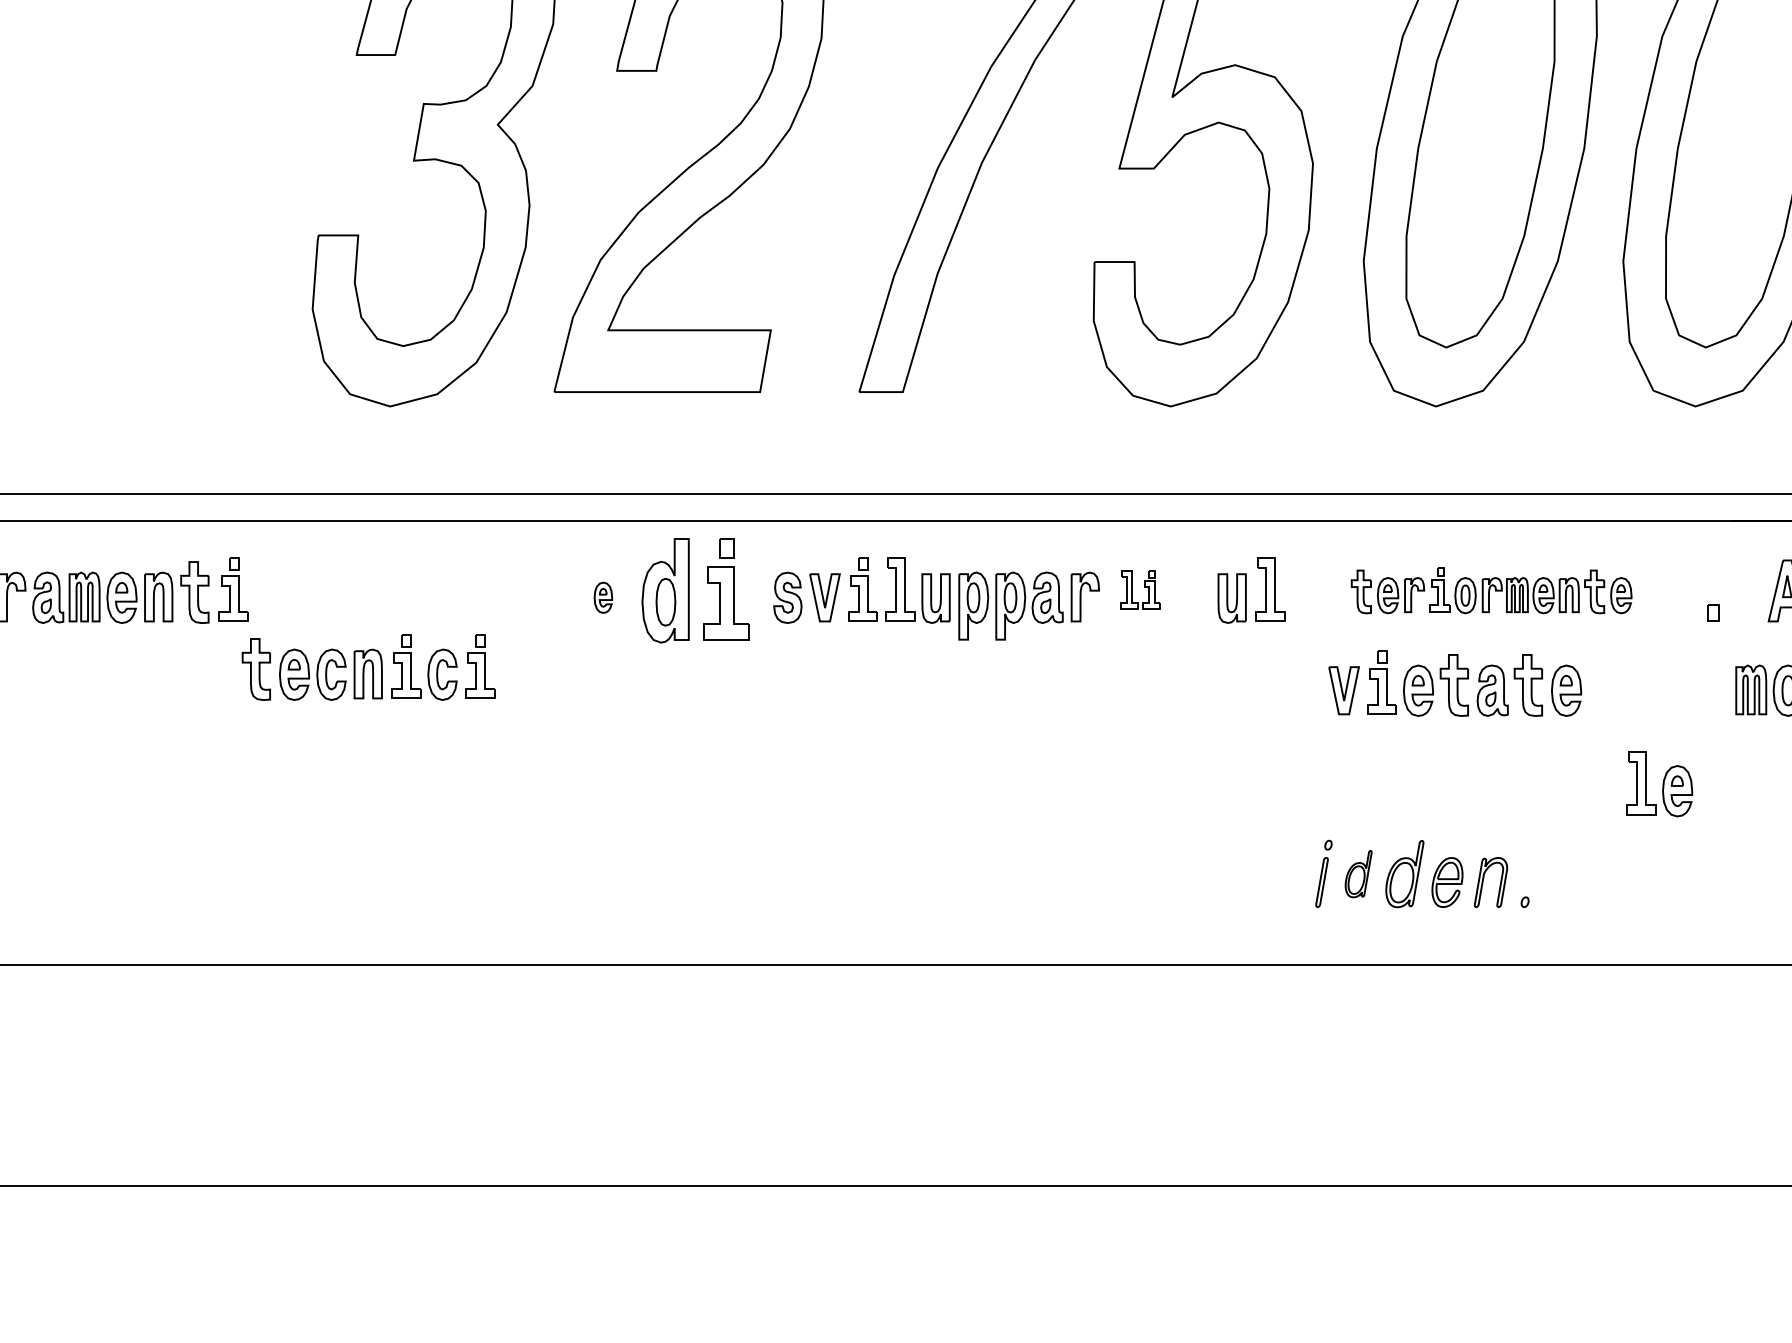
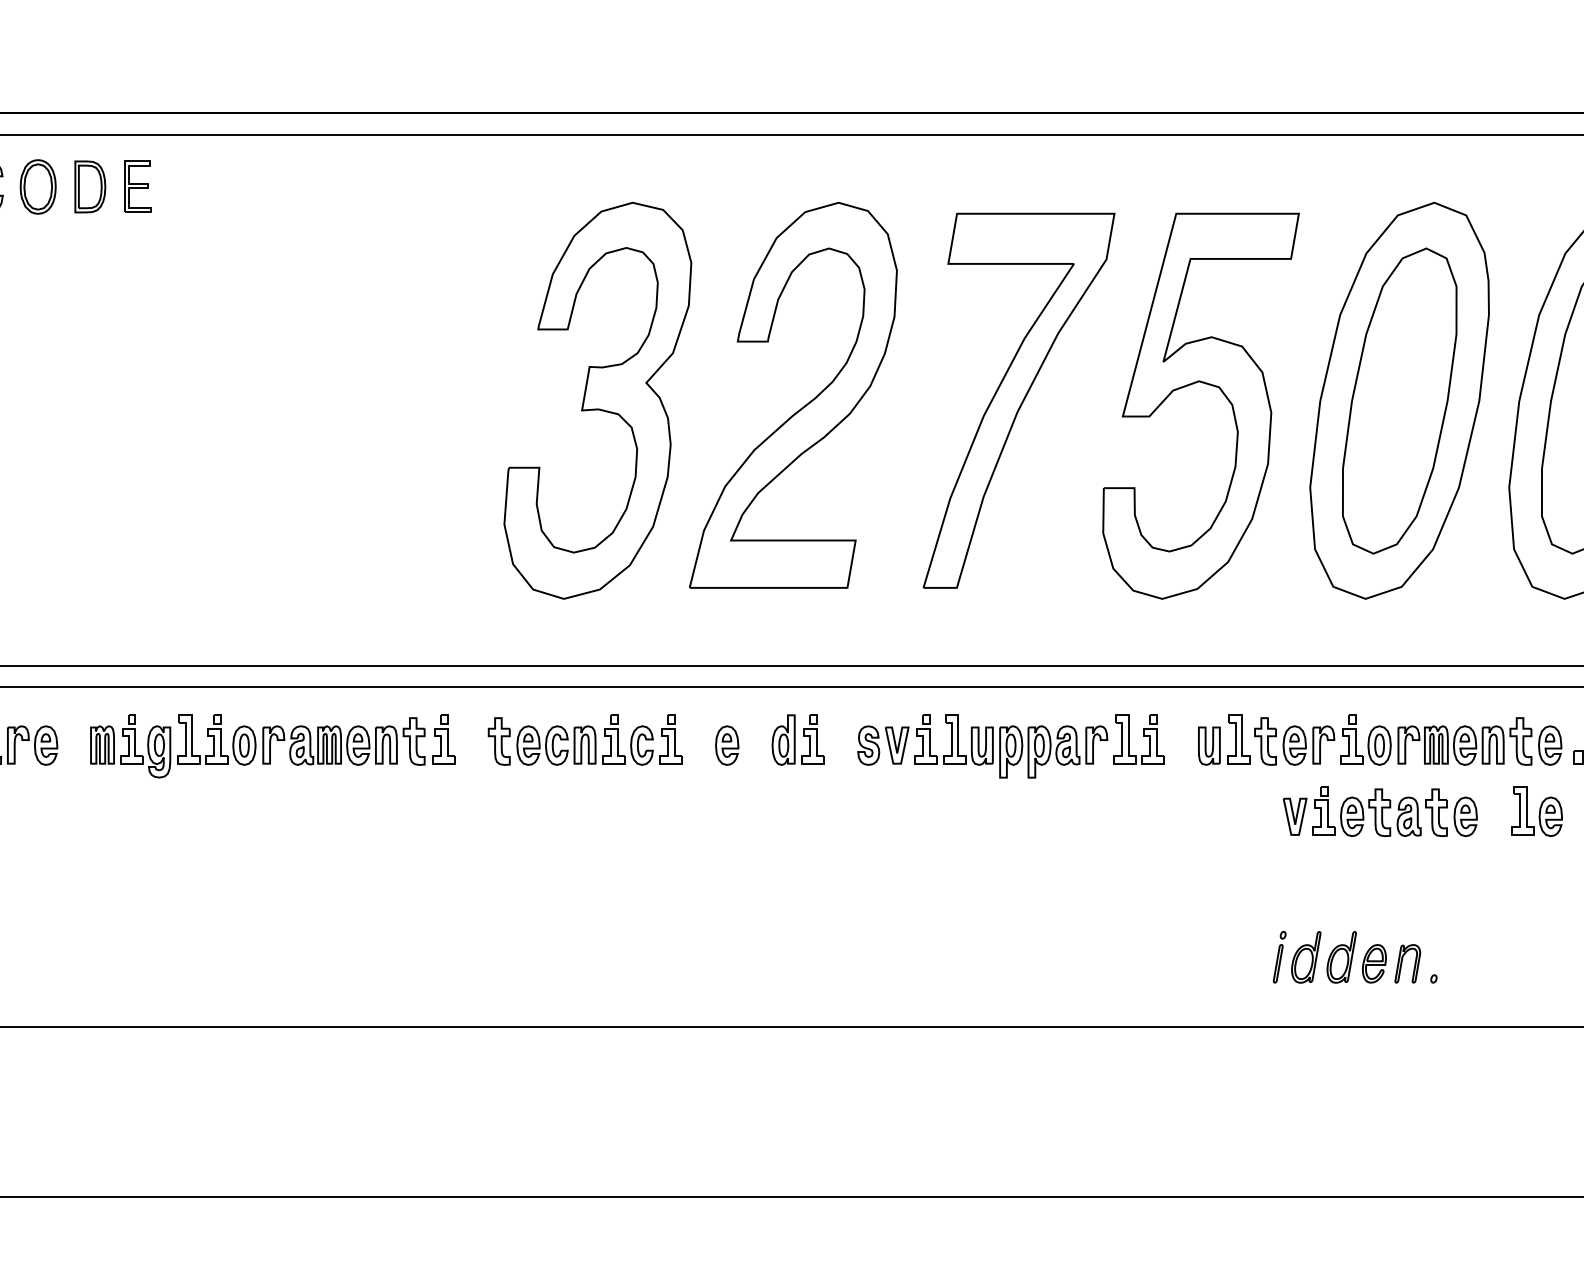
part: (694, 589) -> (797, 739), size x0.62
part: (1139, 589) -> (1138, 739), size x1.67
part: (1491, 589) -> (1408, 739), size x1.43
part: (603, 597) -> (727, 745), size x1.67
part: (367, 666) -> (584, 739), moved
part: (1658, 784) -> (1536, 811), moved
part: (1358, 874) -> (1306, 957), size x1.43

